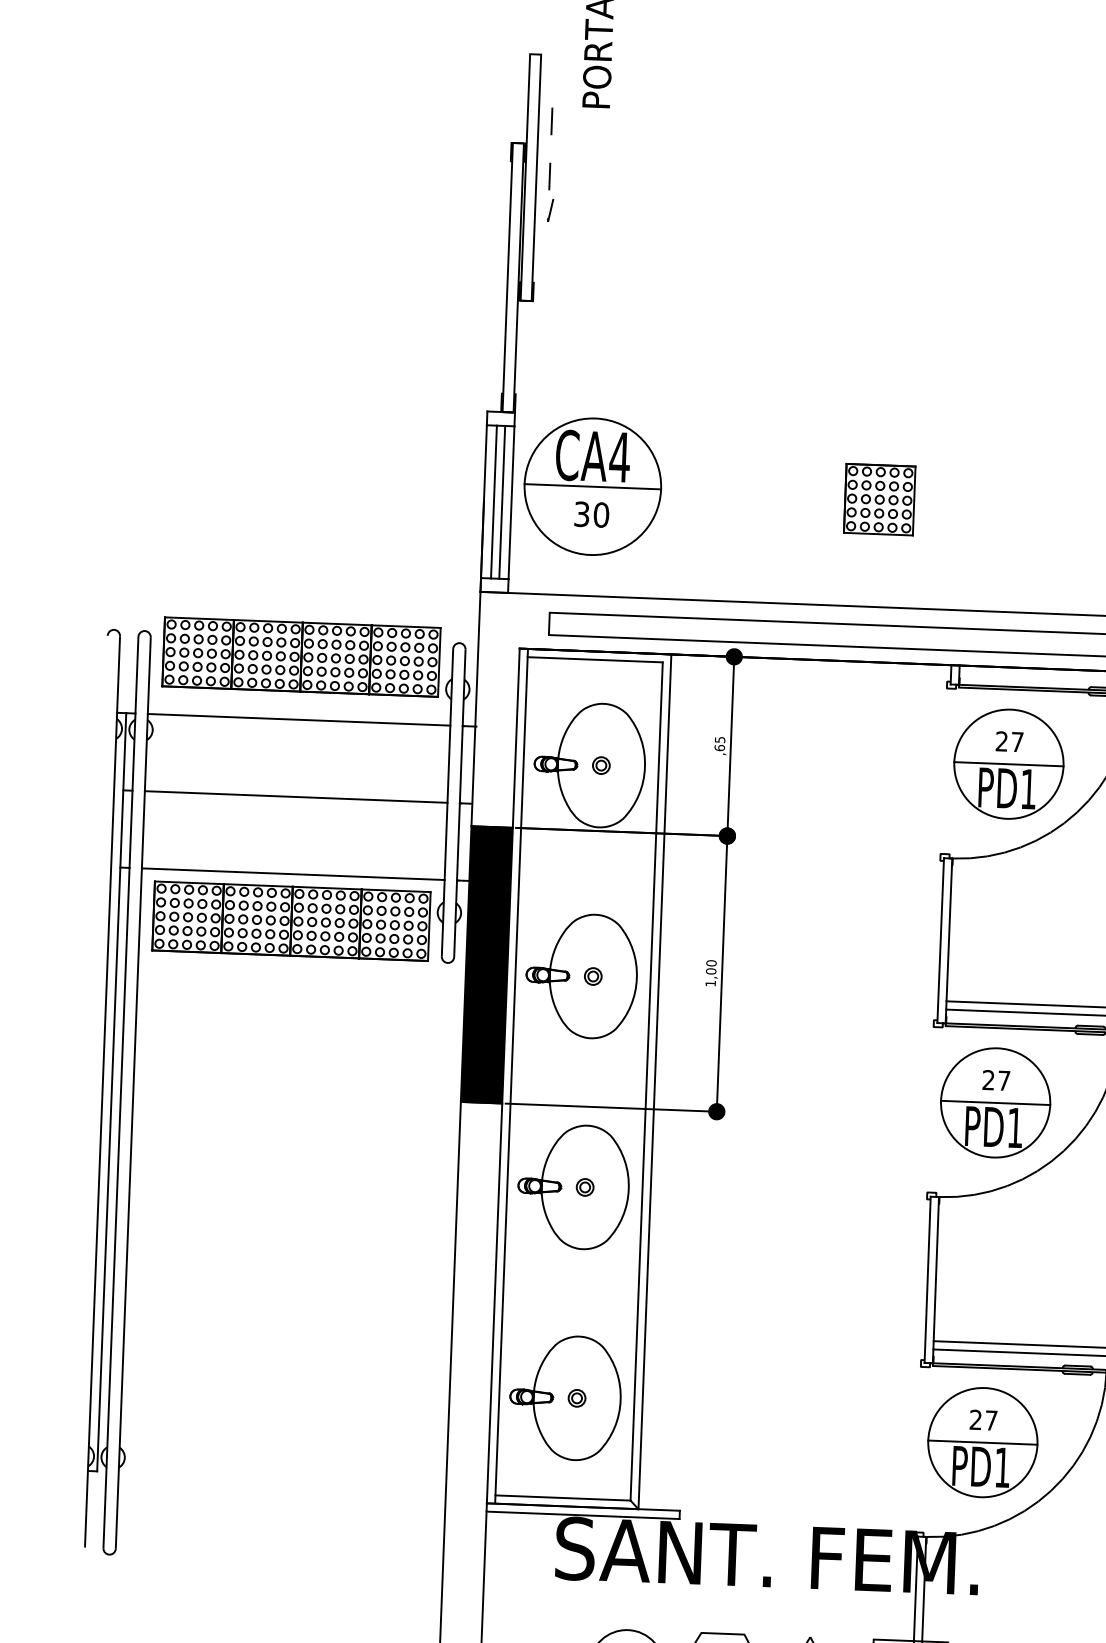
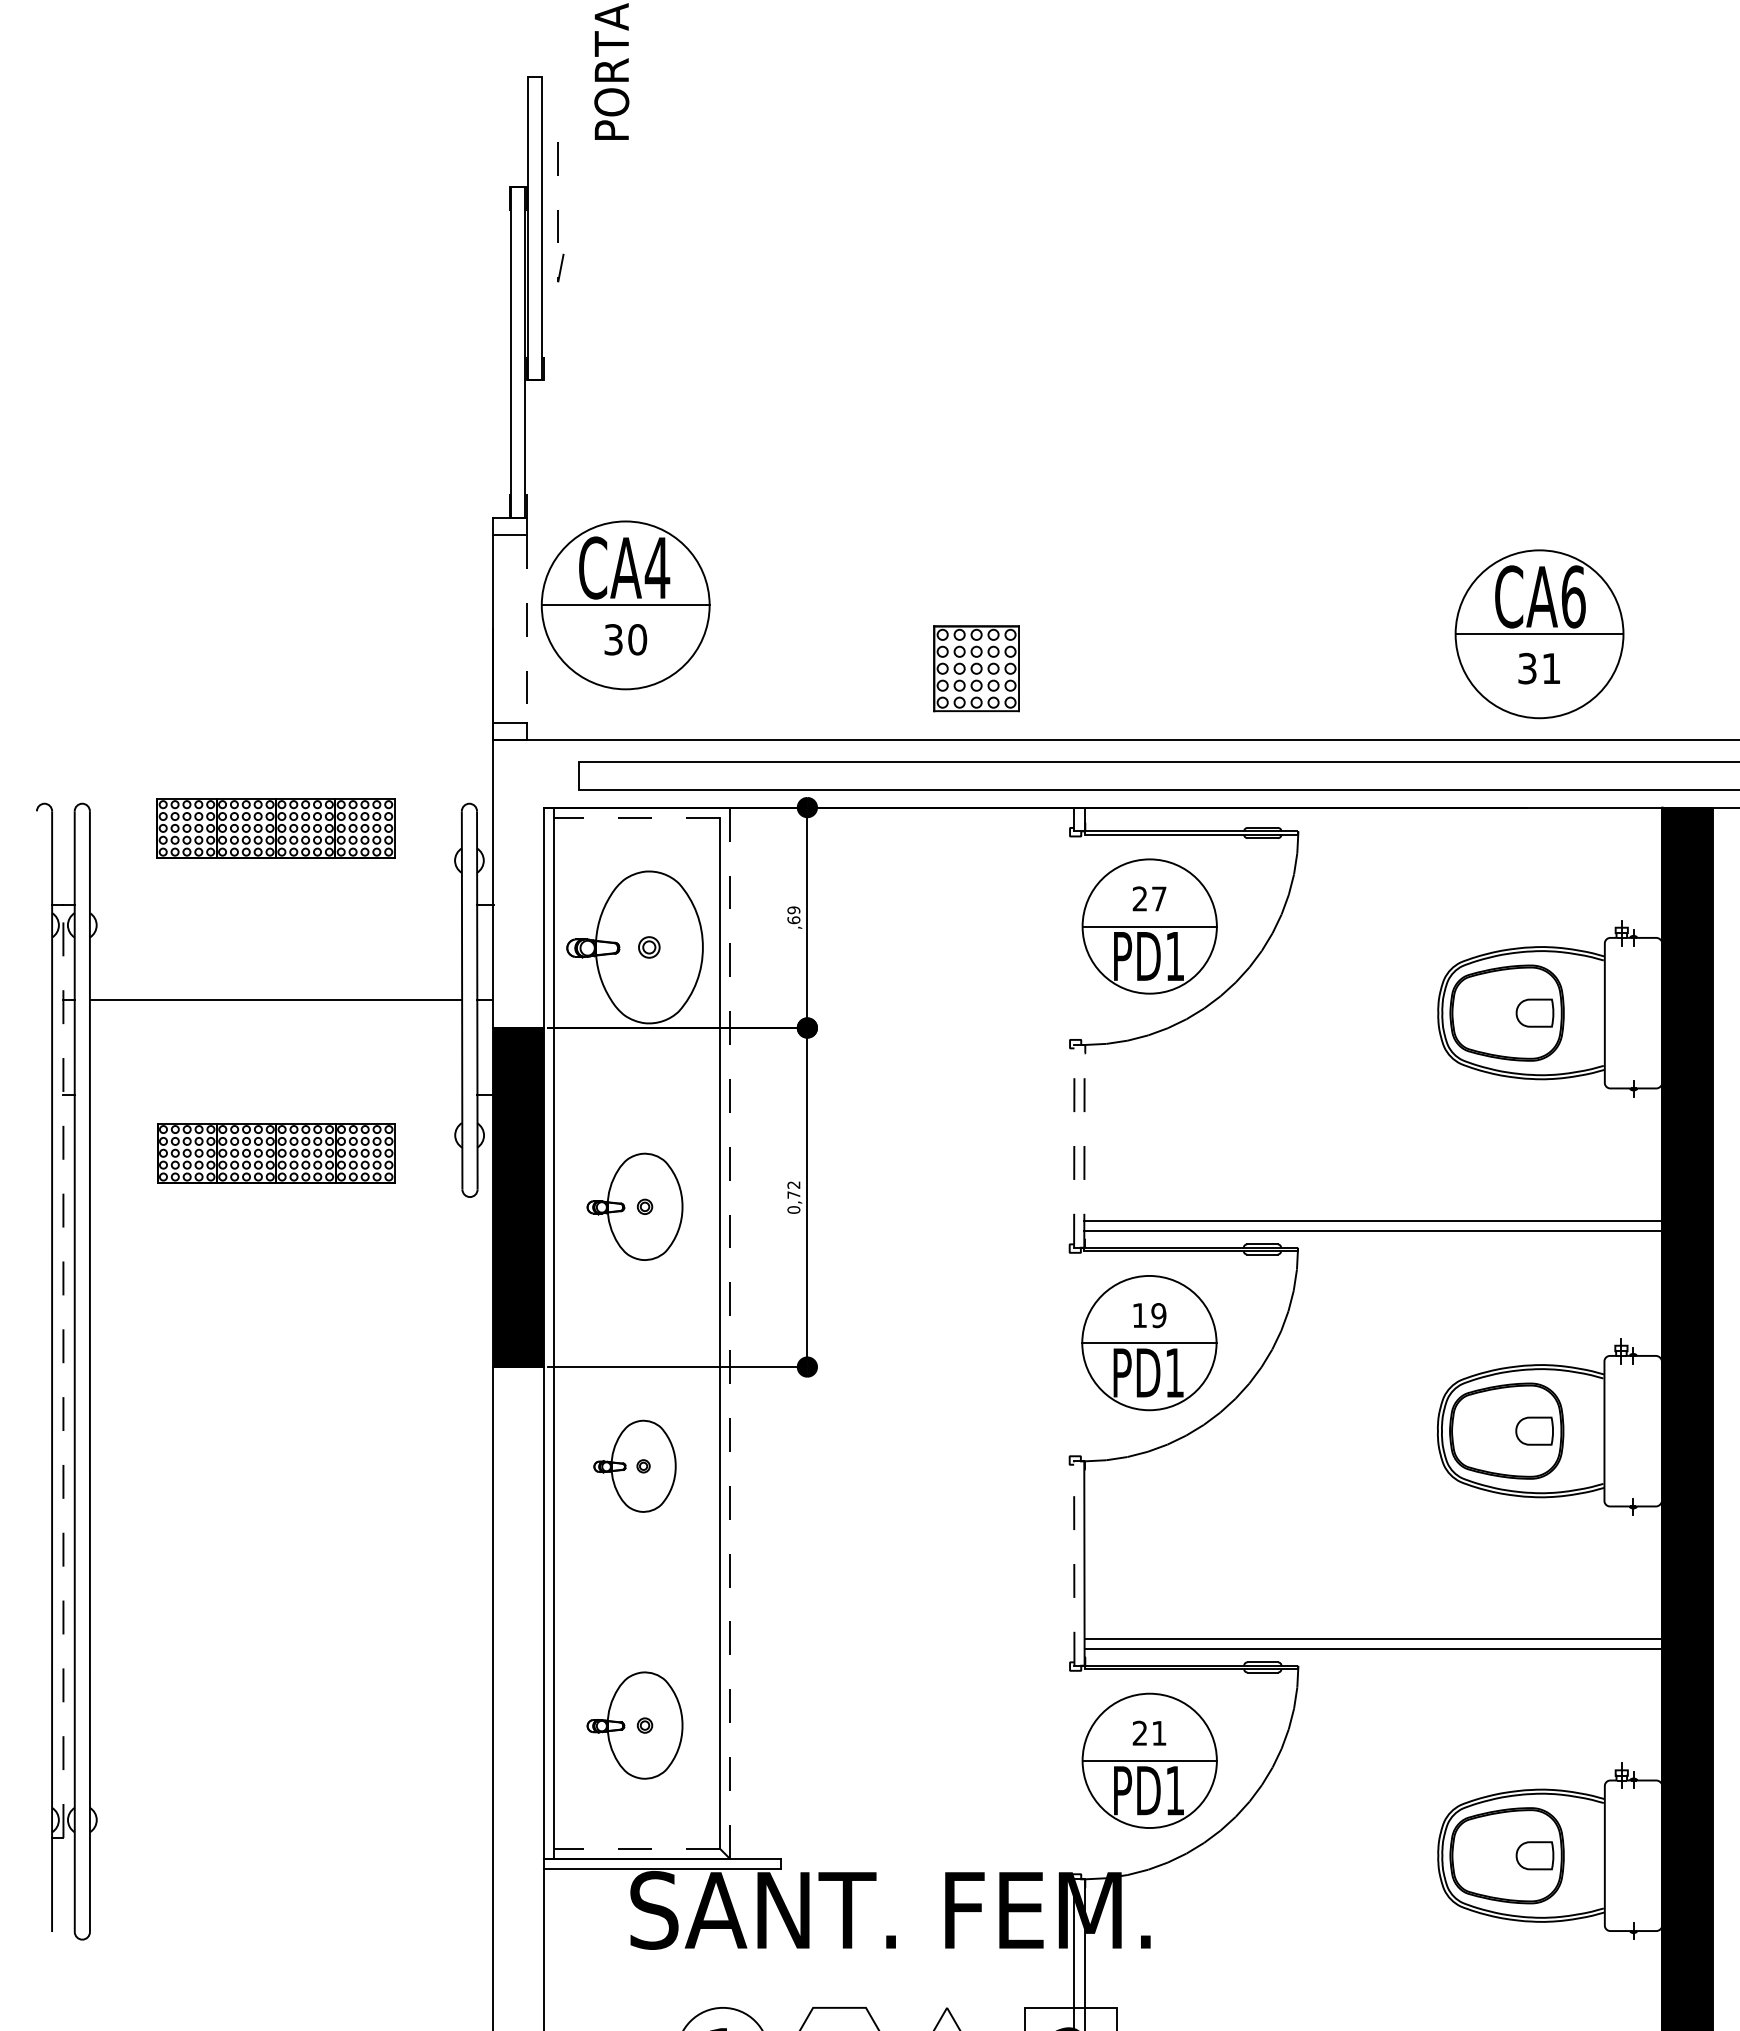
part: (879, 499) -> (976, 668), moved
line: (493, 501) -> (504, 628), removed
line: (502, 502) -> (515, 628), removed
line: (511, 502) -> (526, 628), solid -> dashed
part: (301, 657) -> (275, 828), size x0.7
line: (595, 659) -> (636, 817), solid -> dashed
line: (298, 719) -> (275, 905), removed
text: (719, 740) -> (793, 910), ,65 -> ,69
line: (292, 874) -> (275, 1095), removed
part: (291, 921) -> (276, 1153), size x0.7
line: (940, 939) -> (1074, 1145), solid -> dashed
line: (949, 940) -> (1084, 1145), solid -> dashed
text: (710, 973) -> (793, 1197), 1,00 -> 0,72
part: (581, 975) -> (634, 1206), size x0.7
text: (996, 1080) -> (1149, 1315), 27 -> 19
line: (655, 1082) -> (730, 1333), solid -> dashed
line: (111, 1092) -> (63, 1371), solid -> dashed
part: (573, 1187) -> (634, 1466), size x0.6
line: (927, 1279) -> (1074, 1563), solid -> dashed
part: (565, 1397) -> (634, 1725), size x0.7
text: (991, 1420) -> (1159, 1733), 27 -> 21
line: (562, 1497) -> (636, 1848), solid -> dashed

